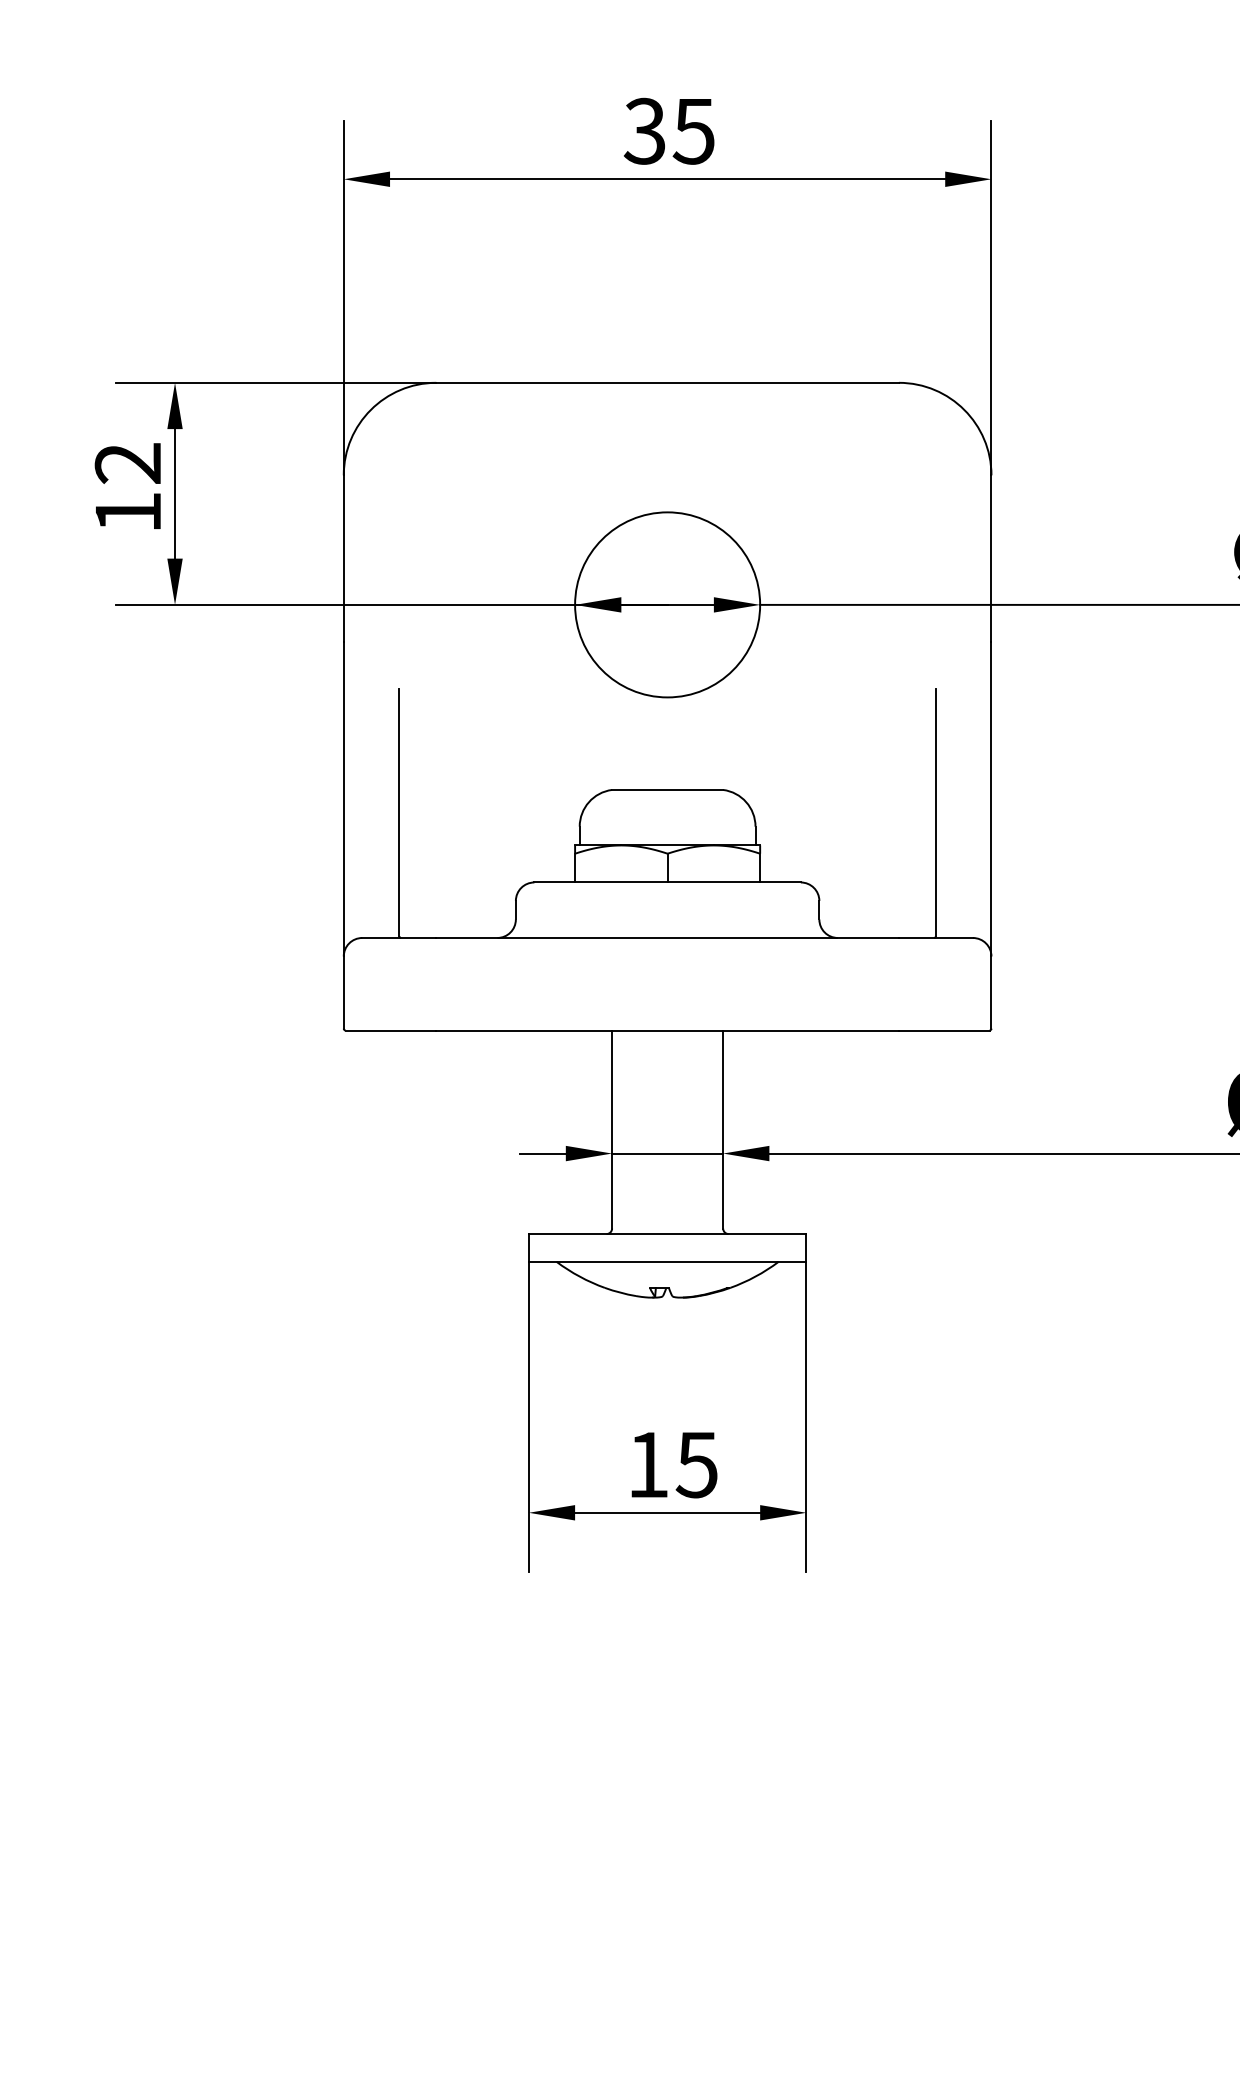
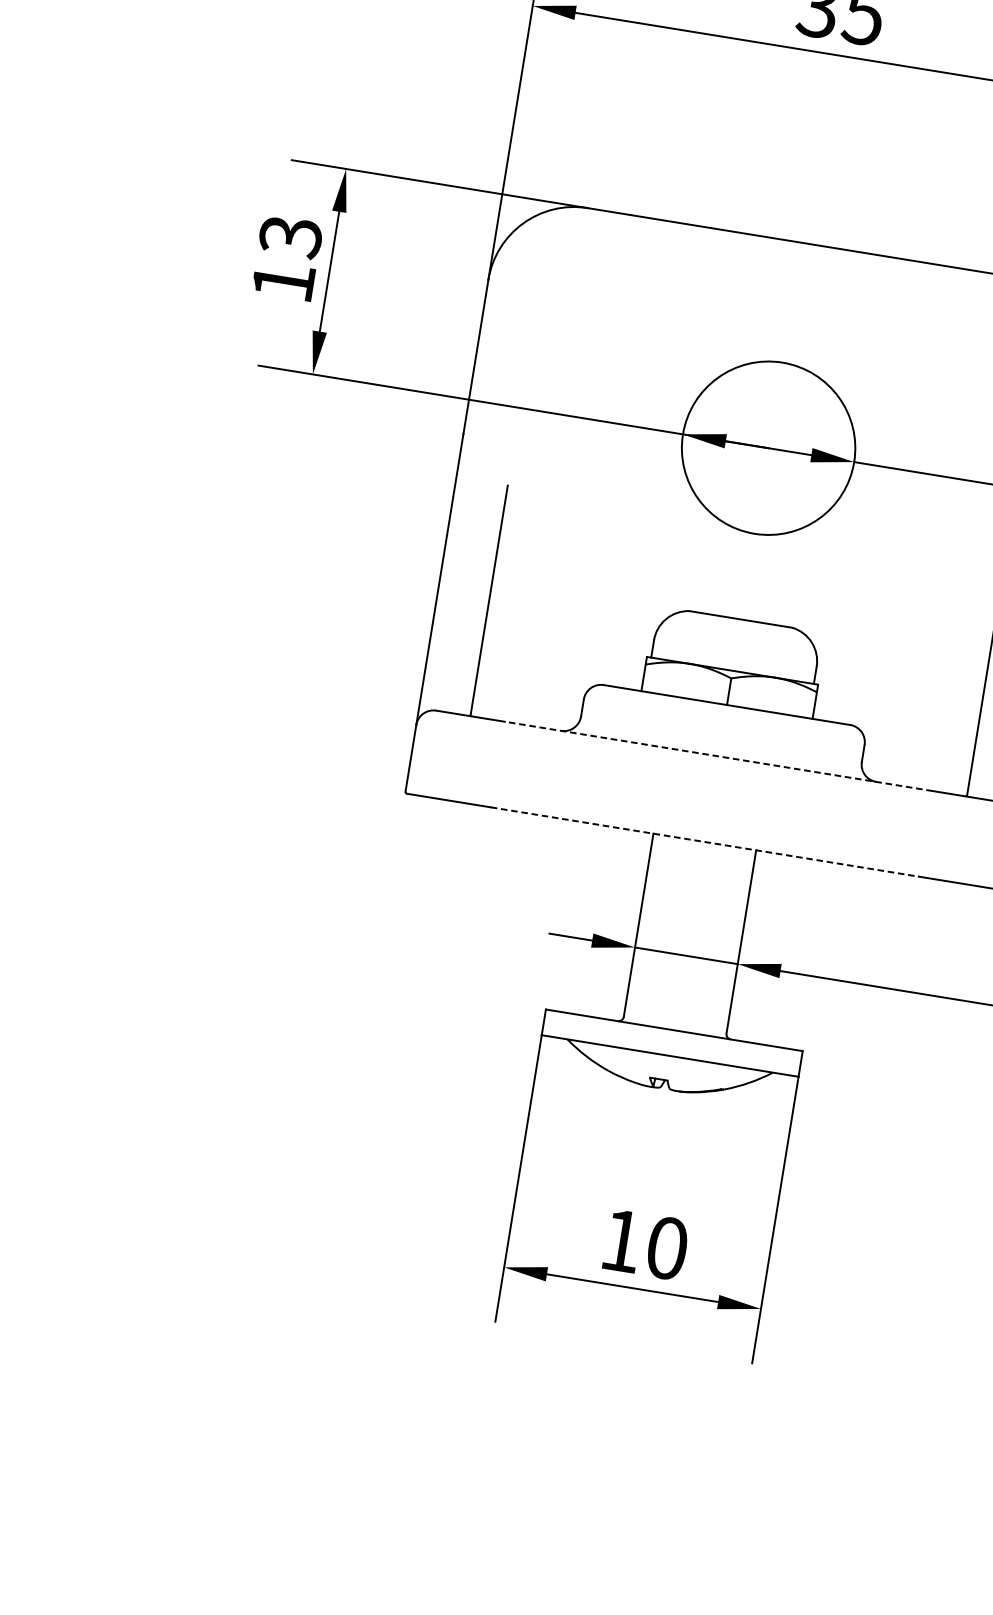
text: (128, 463) -> (291, 236), 12 -> 13
line: (667, 937) -> (718, 755), solid -> dashed
line: (668, 1030) -> (705, 842), solid -> dashed
text: (696, 1464) -> (666, 1247), 15 -> 10

